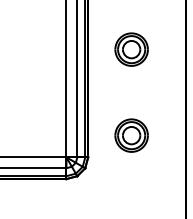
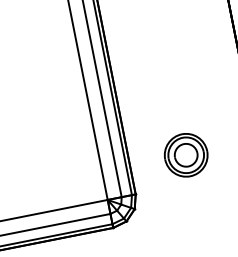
part: (131, 49) -> (164, 44), removed

